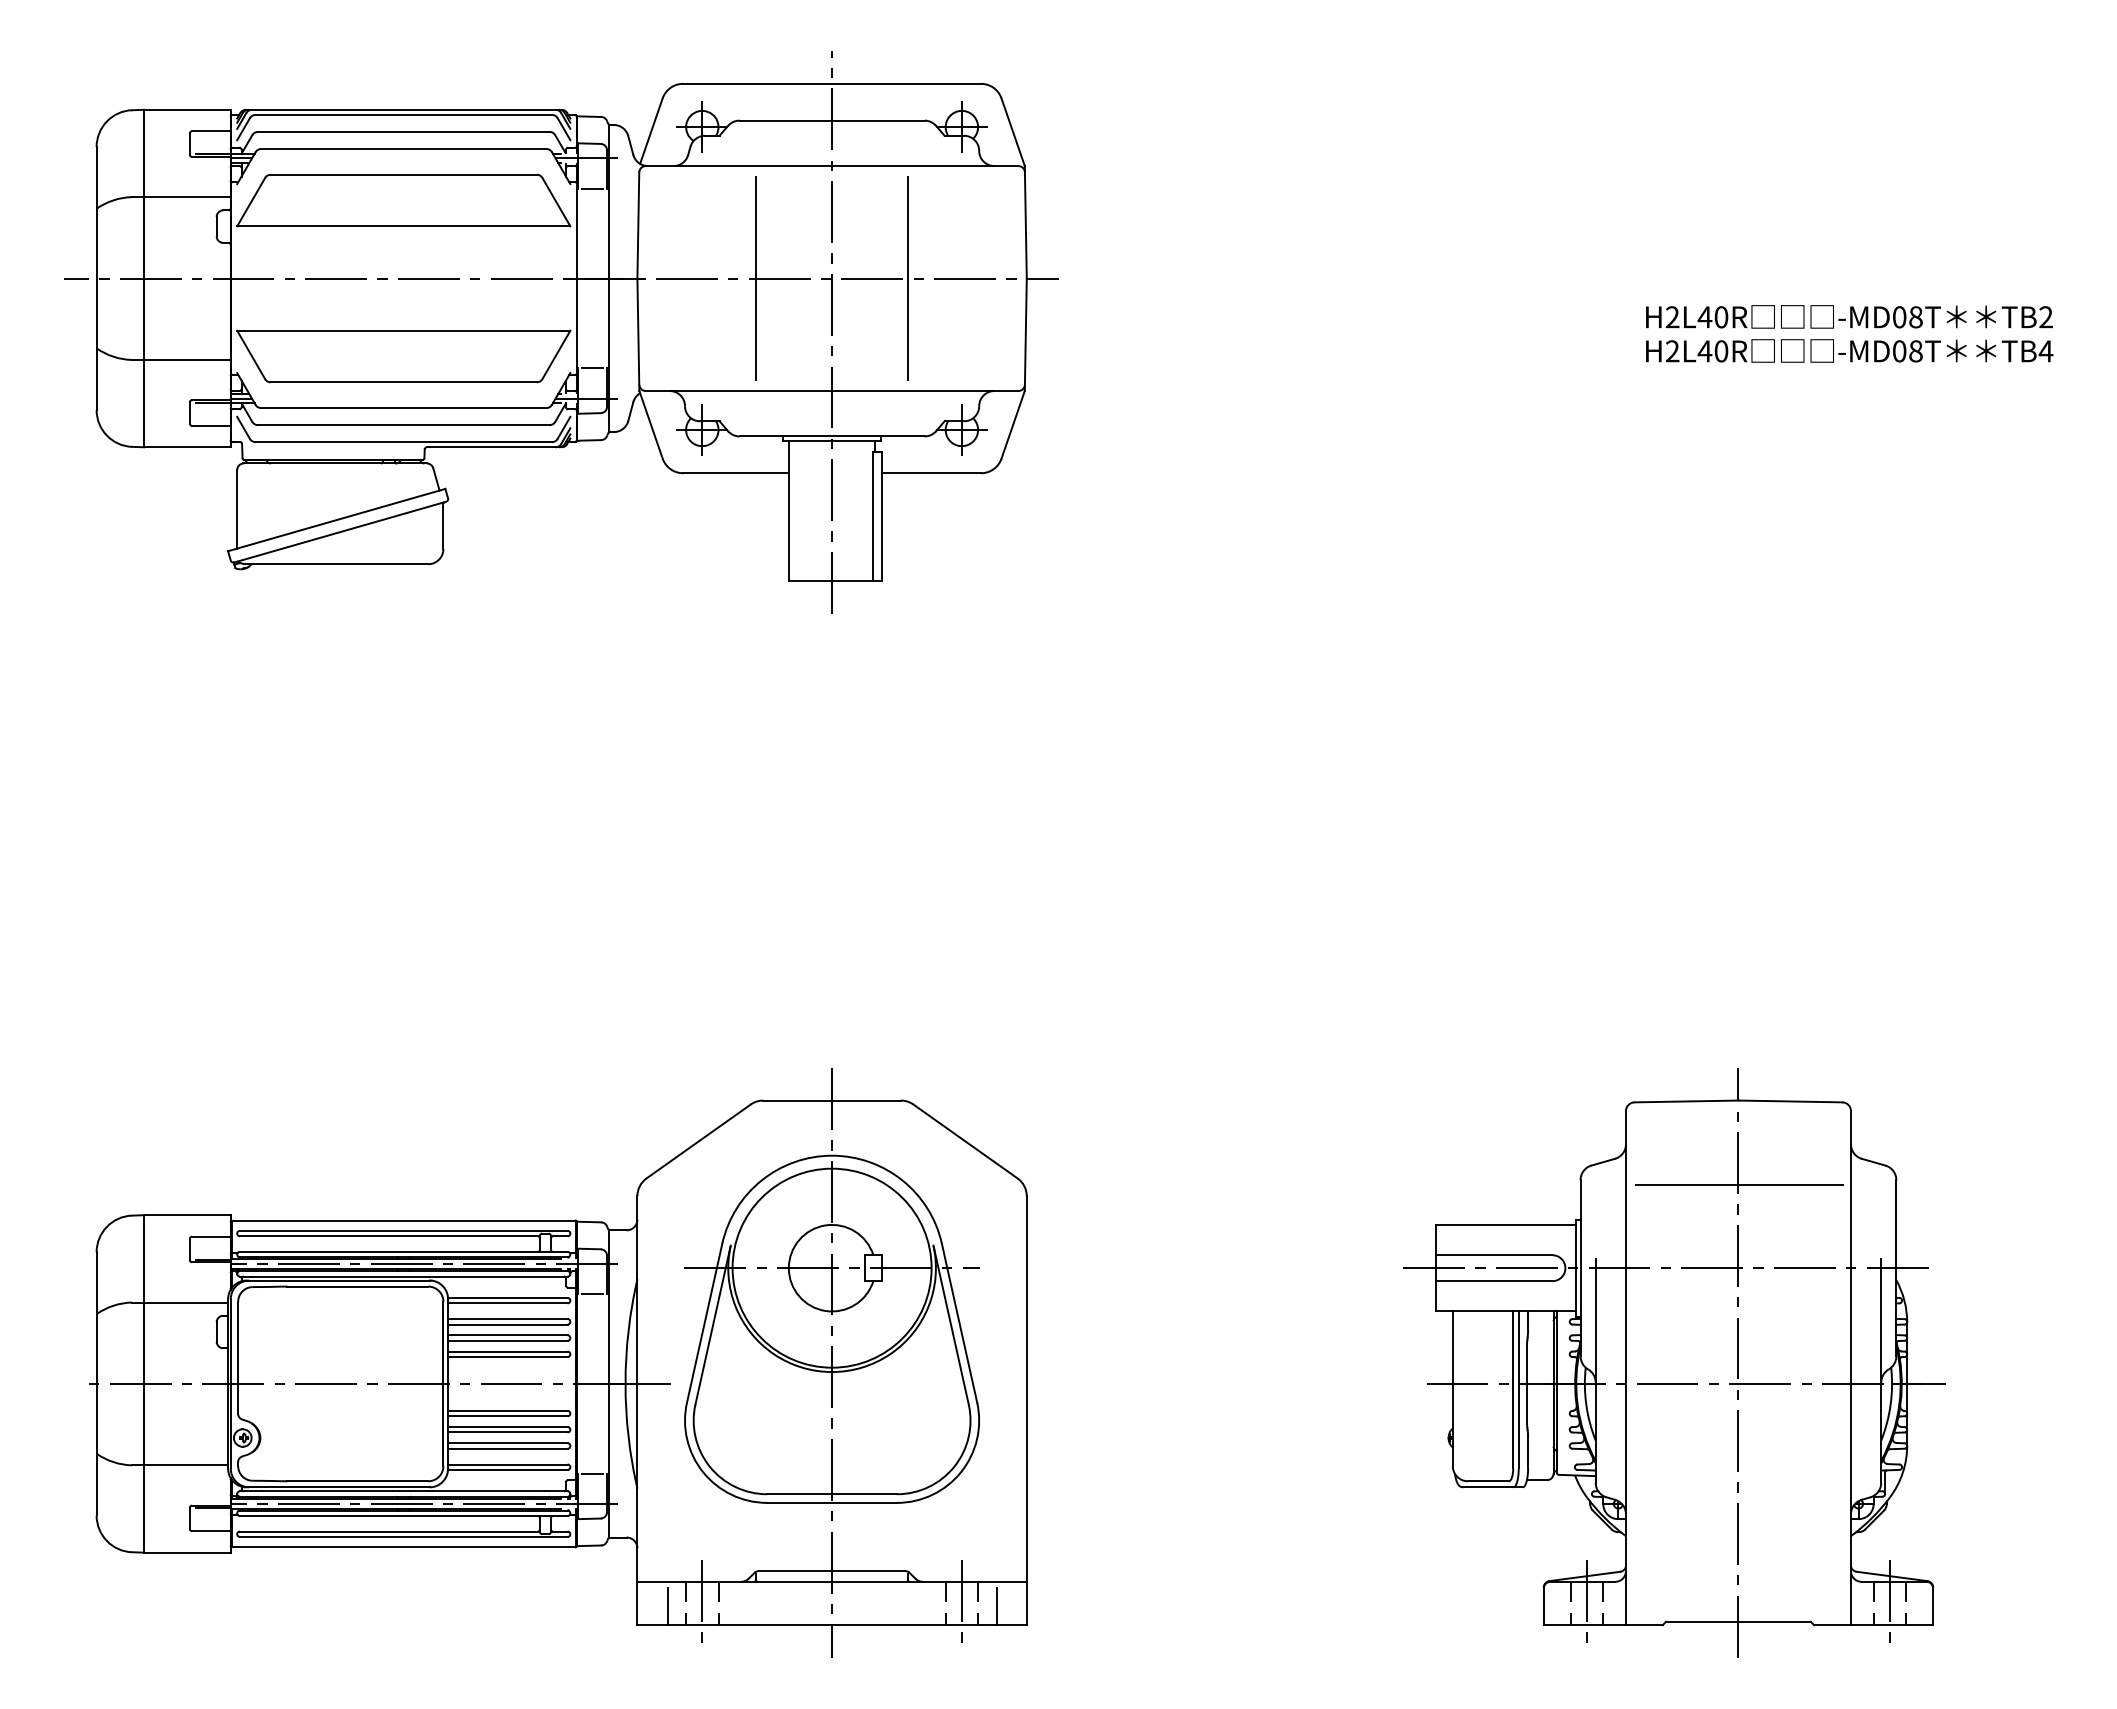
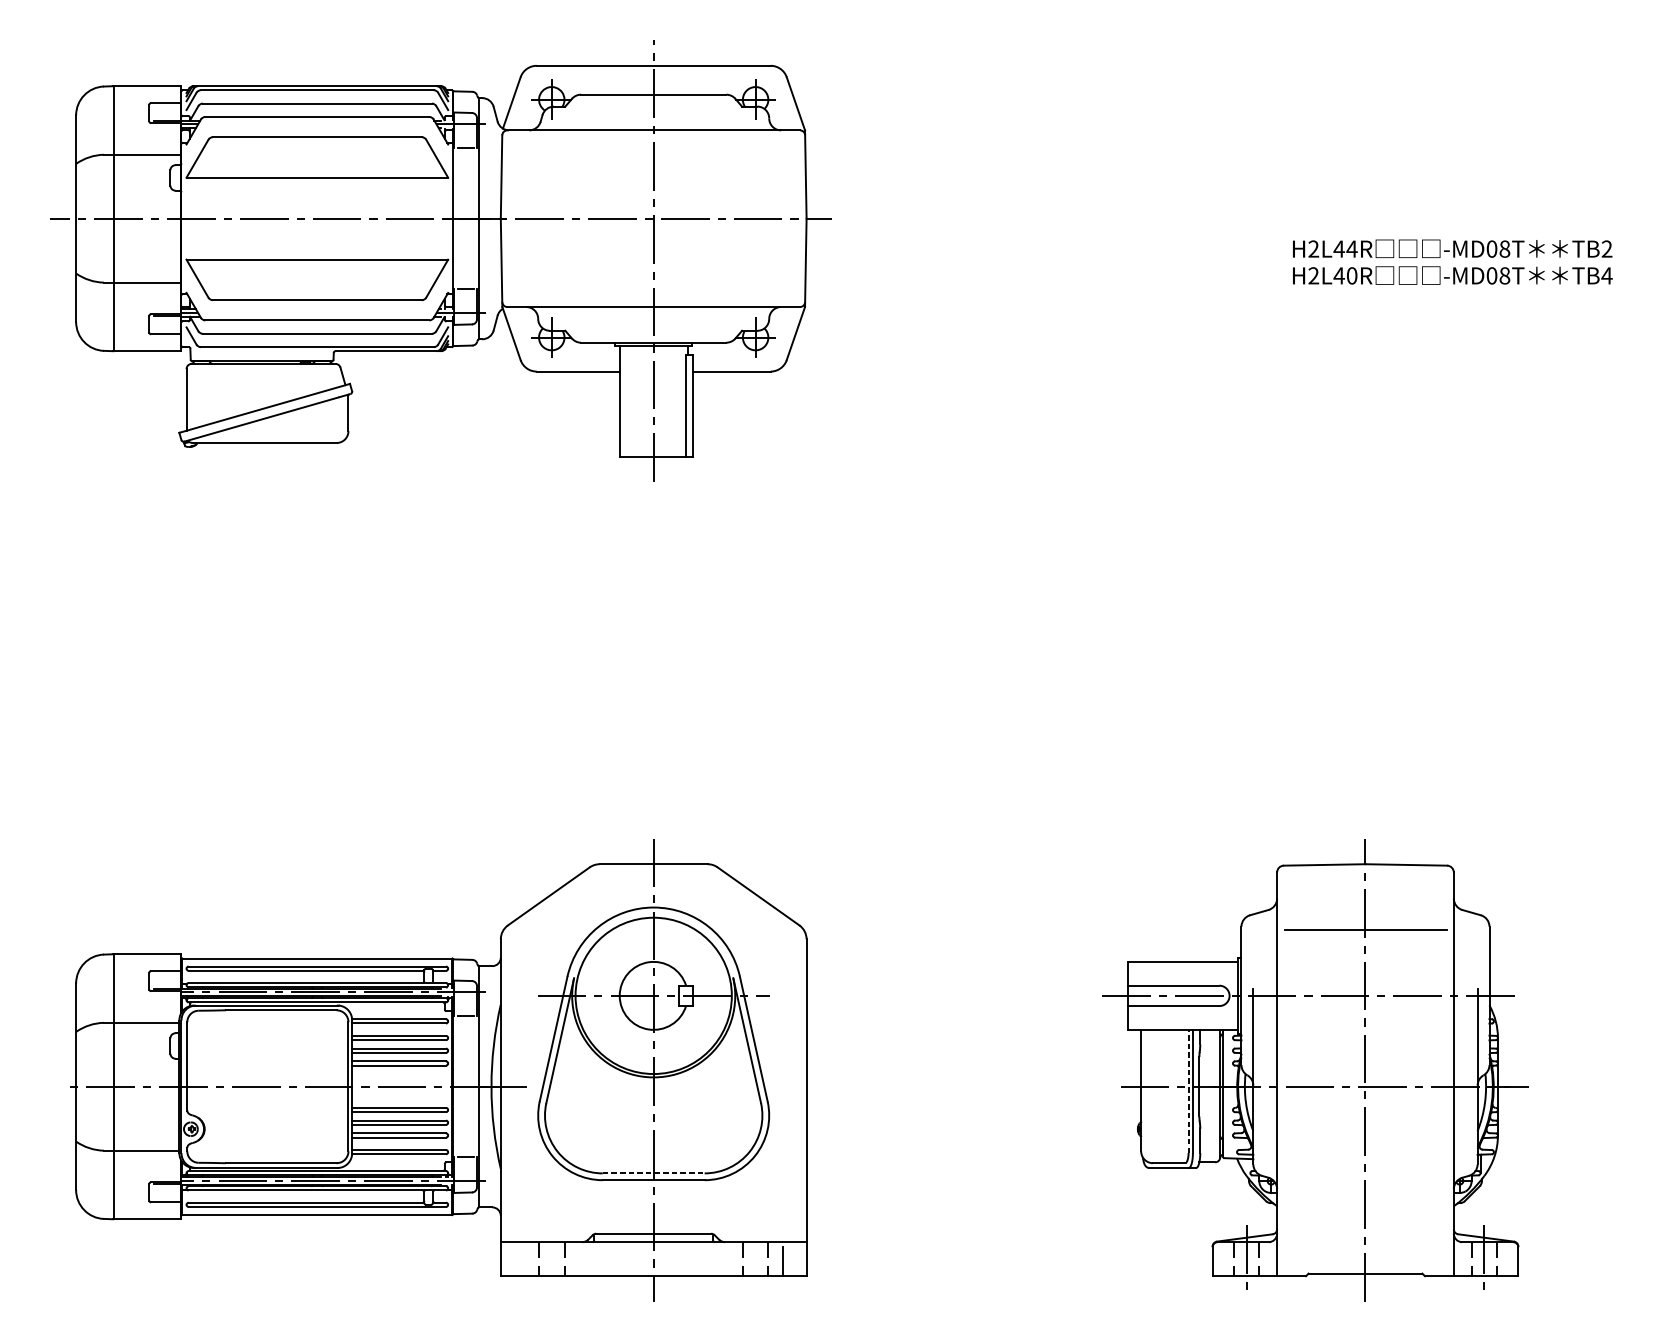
line: (756, 278) -> (594, 218), removed
line: (907, 278) -> (712, 218), removed
text: (1721, 317) -> (1352, 249), H2L40R -> H2L44R
line: (1513, 1389) -> (1188, 1091), solid -> dashed
line: (832, 1494) -> (654, 1173), solid -> dashed
line: (702, 1603) -> (551, 1259), removed
line: (961, 1603) -> (755, 1259), removed
line: (667, 1606) -> (524, 1261), removed

